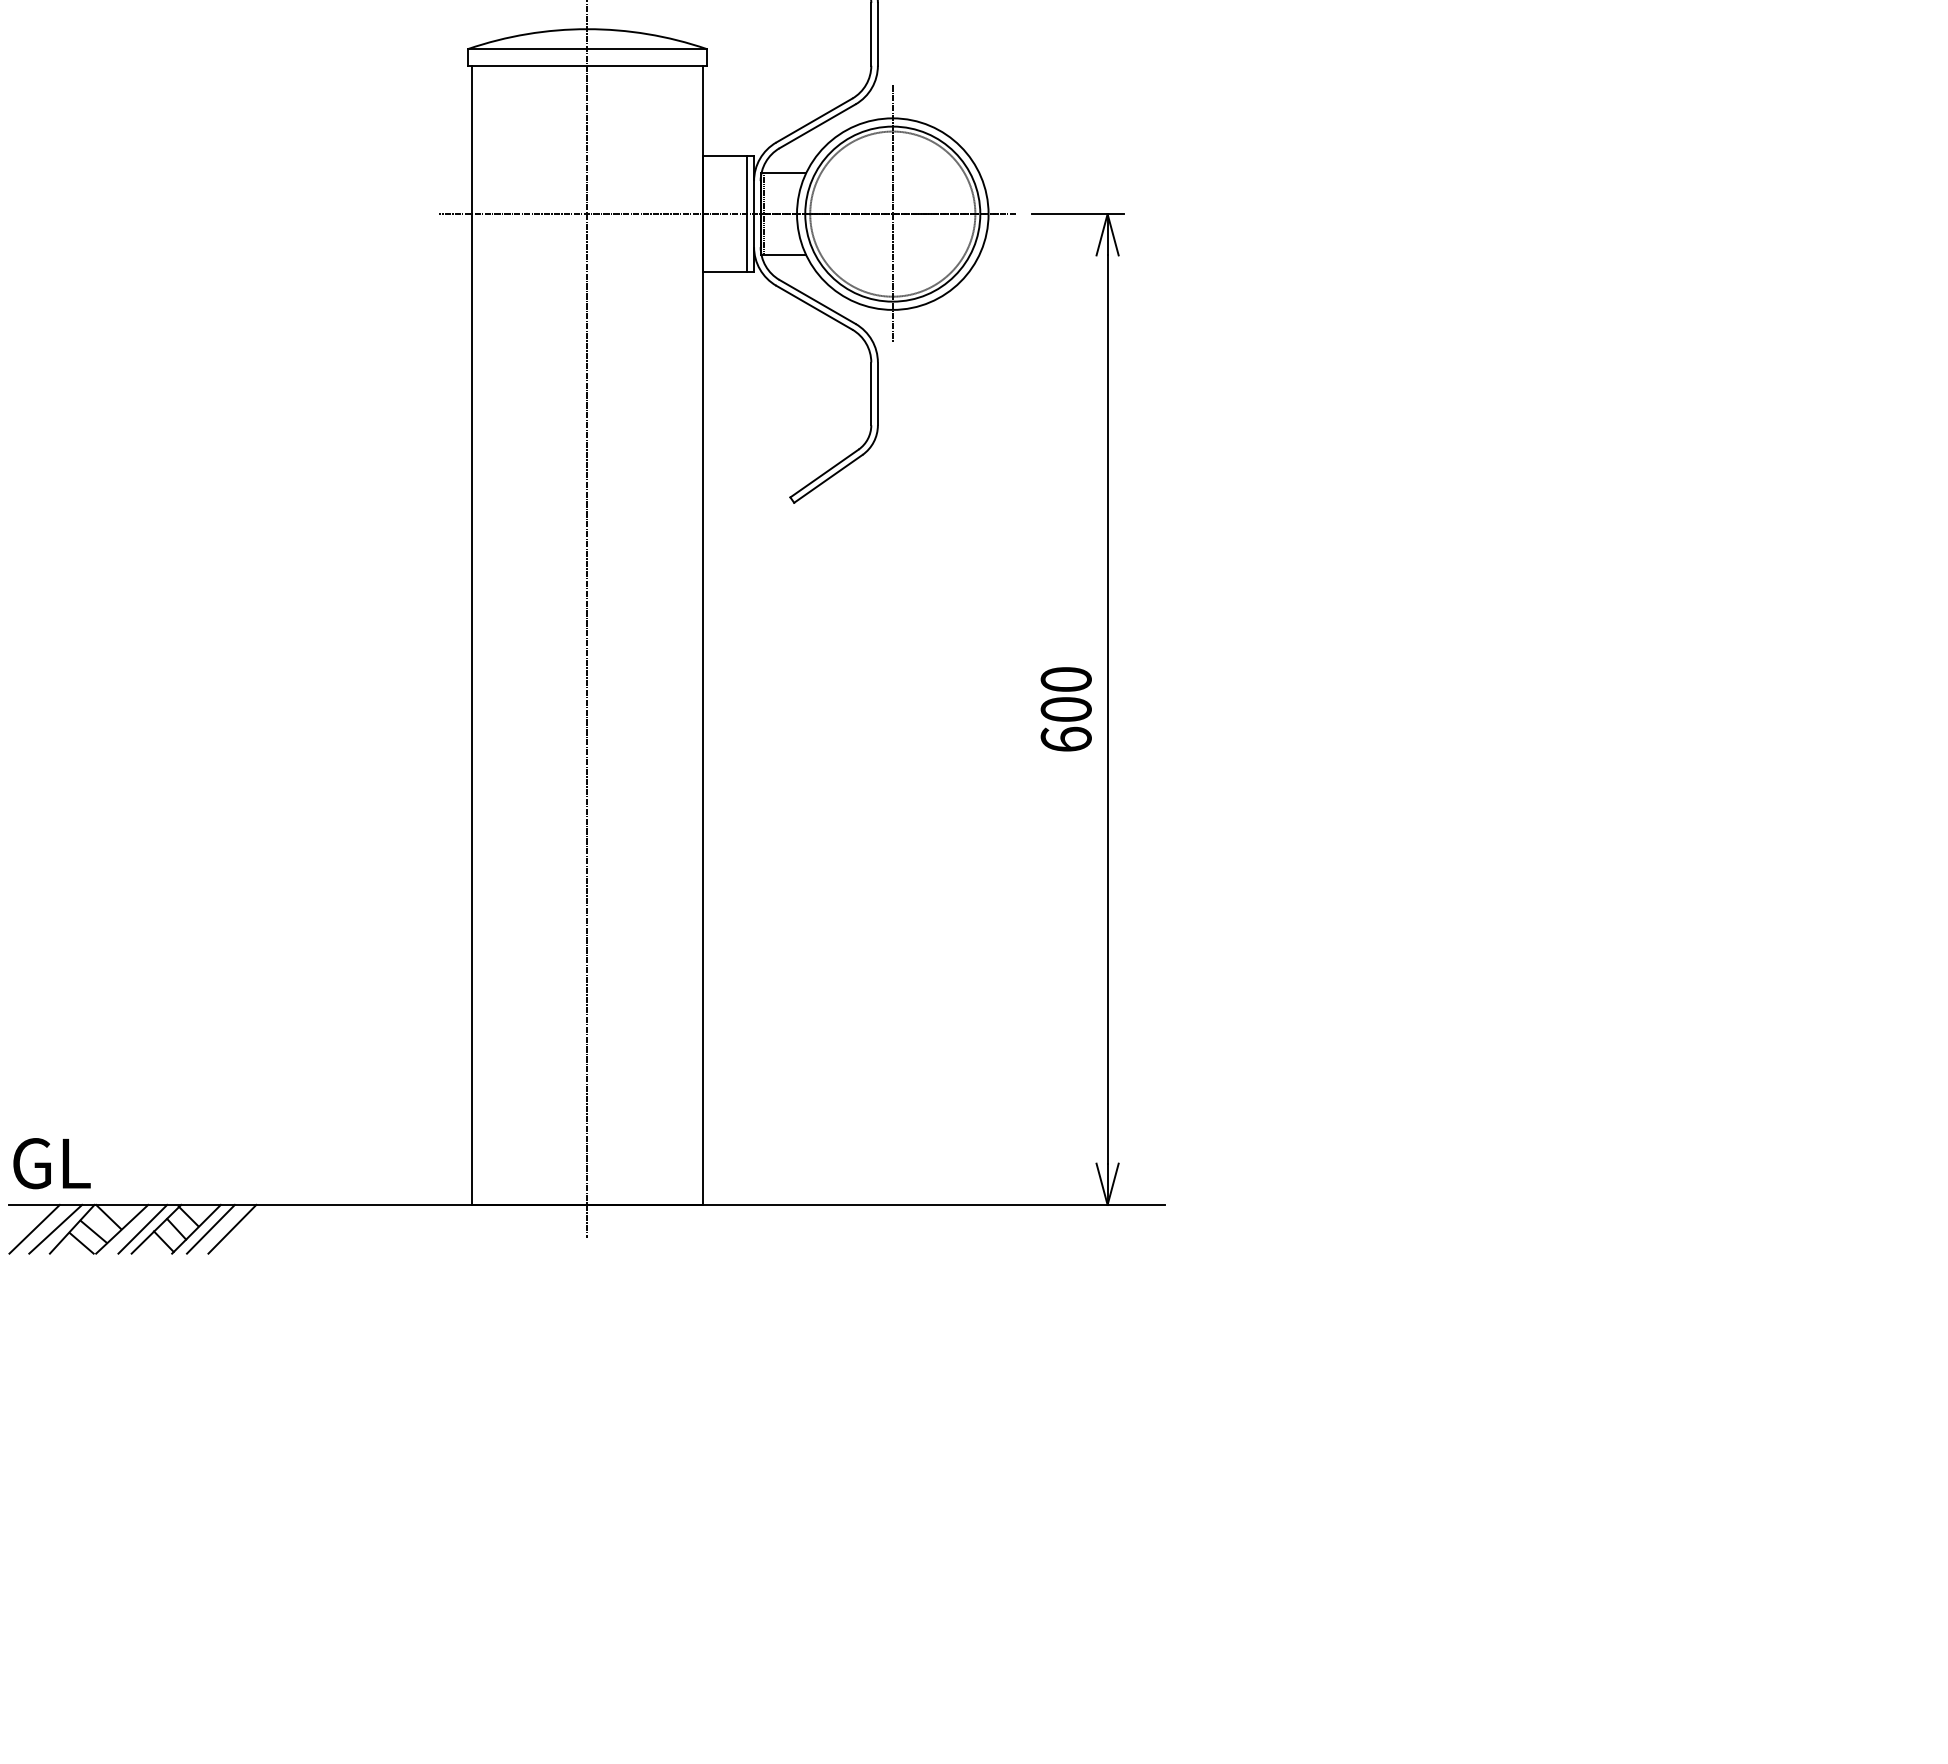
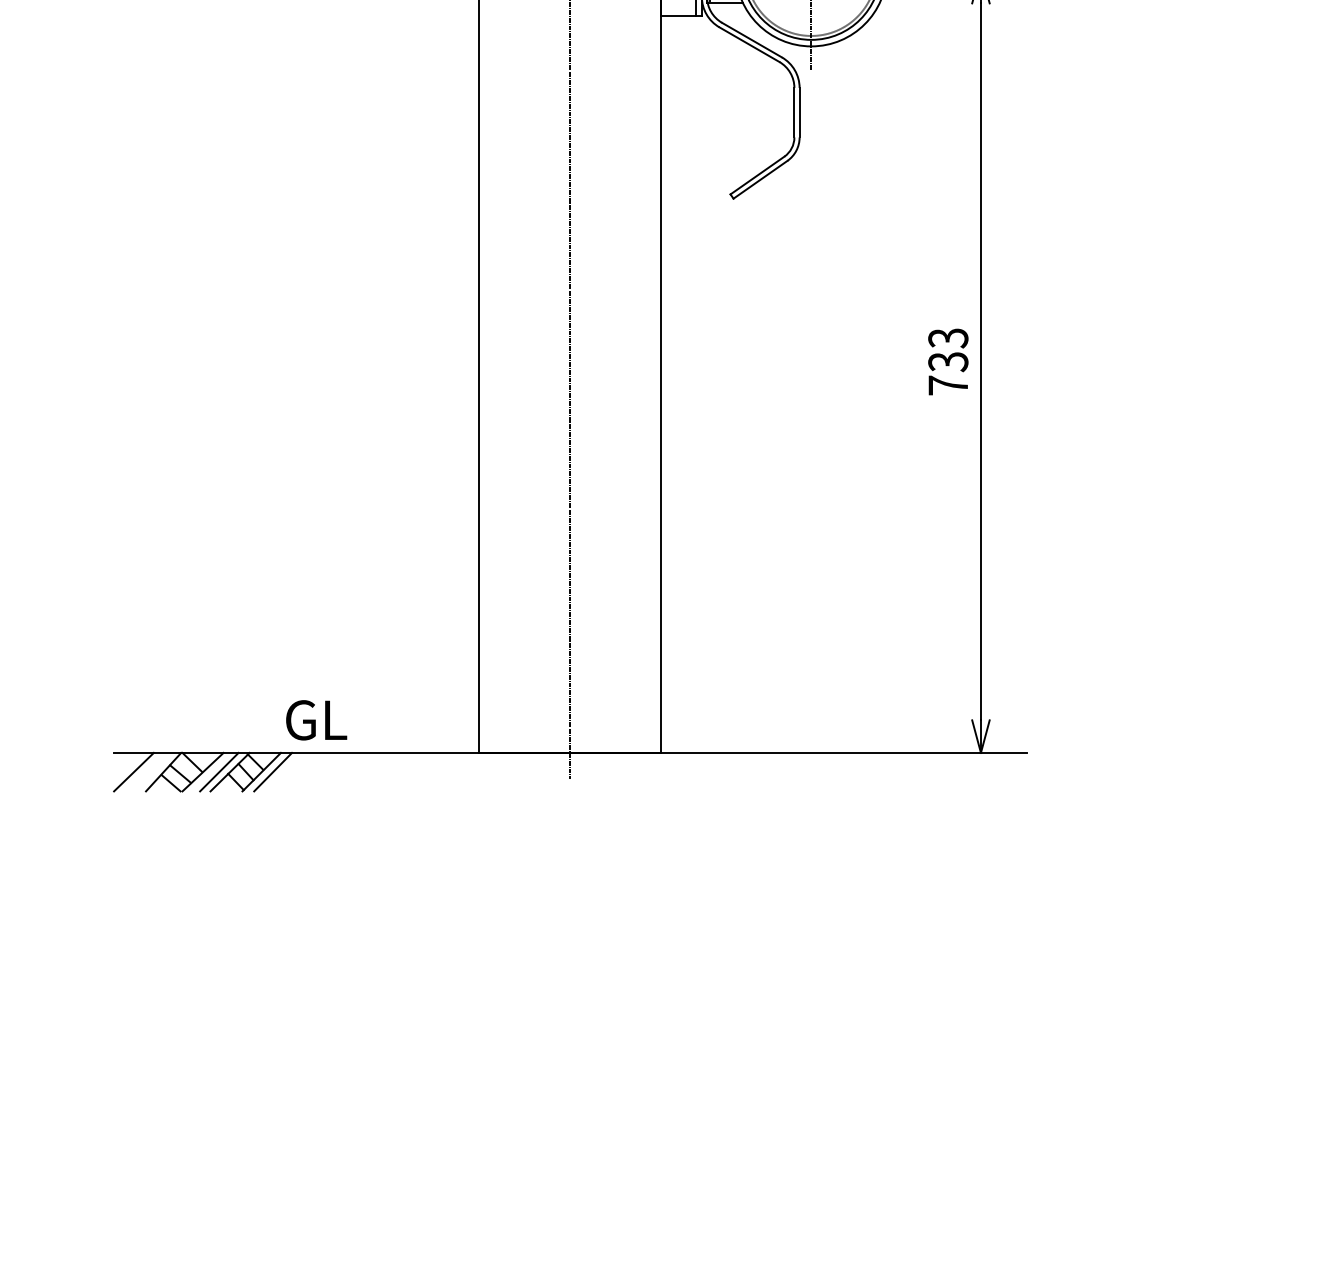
text: (1065, 709) -> (947, 361), 600 -> 733
text: (51, 1163) -> (316, 720), moved
line: (55, 1228) -> (150, 771), removed
line: (232, 1228) -> (290, 771), removed

